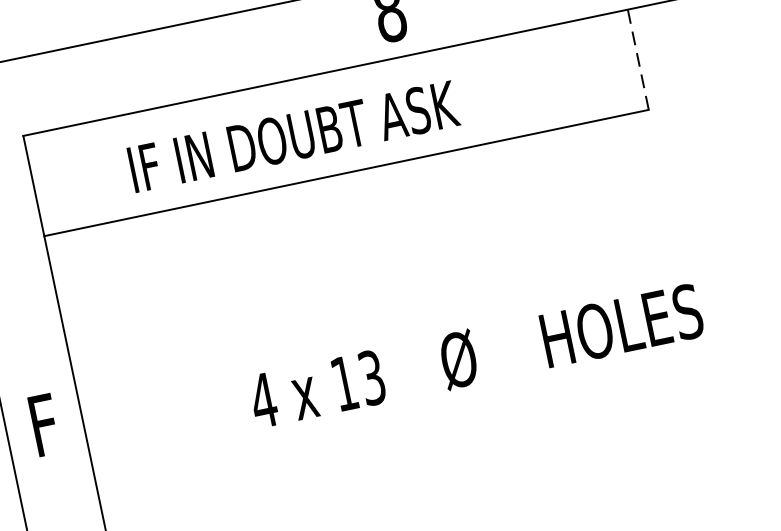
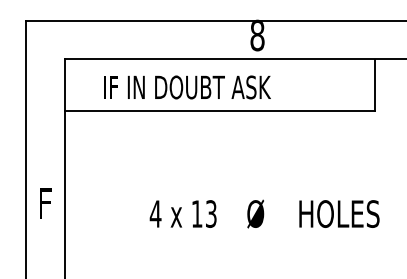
line: (638, 60) -> (374, 85), dashed -> solid
text: (293, 136) -> (187, 87), moved

